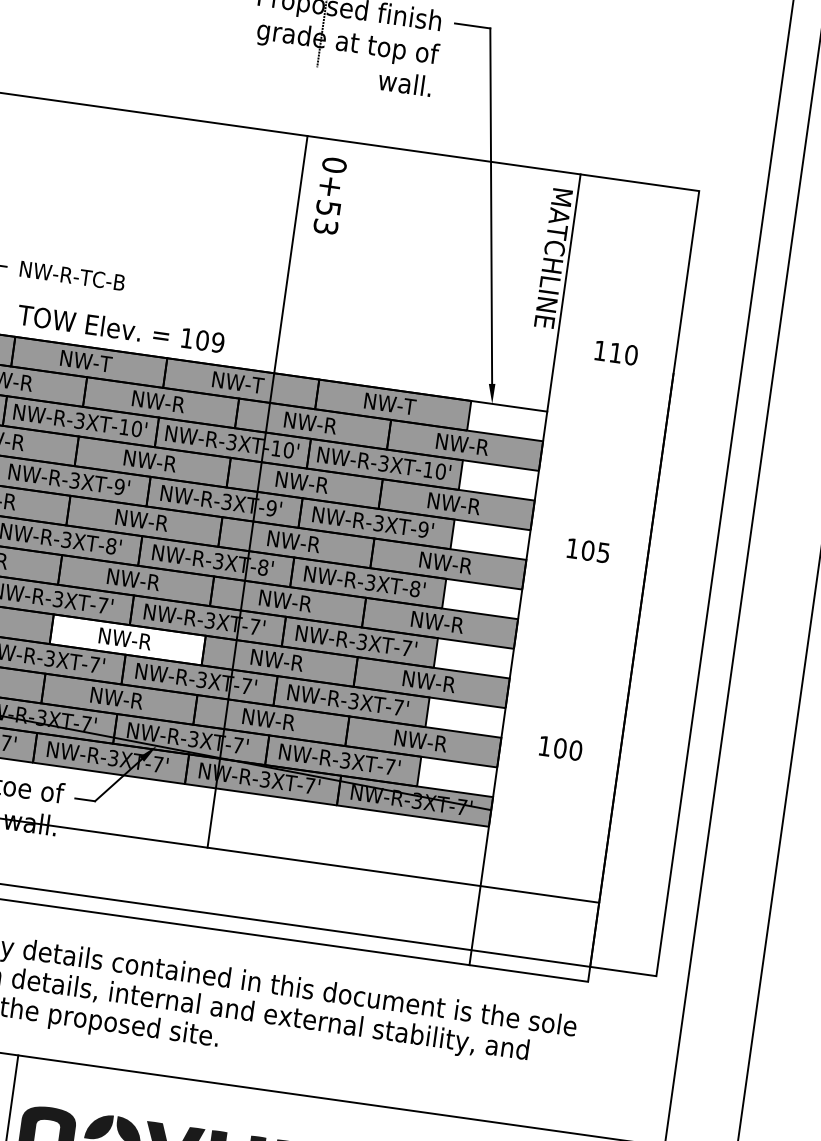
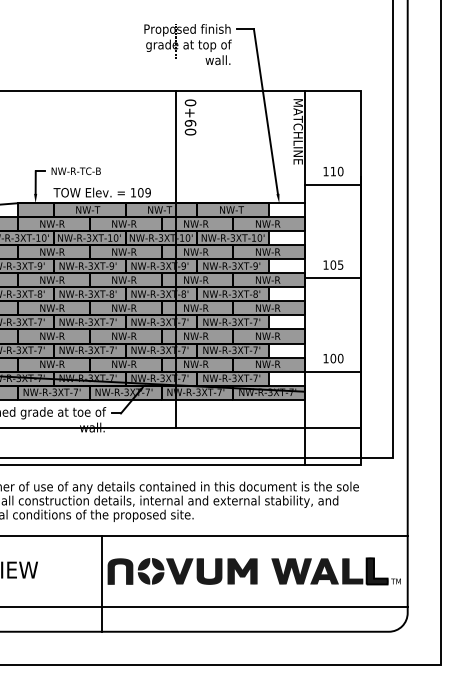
text: (327, 217) -> (190, 127), 0+53 -> 0+60
line: (612, 380) -> (333, 184), added
line: (584, 579) -> (333, 278), added
fill: (127, 639) -> (125, 336), added
line: (556, 775) -> (333, 371), added

